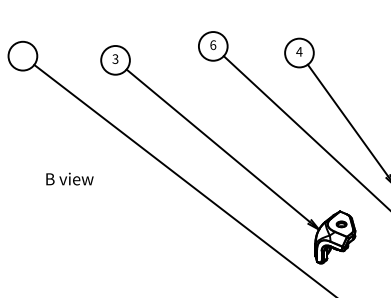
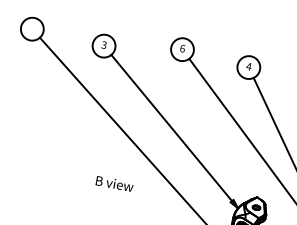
text: (69, 178) -> (114, 183), moved

